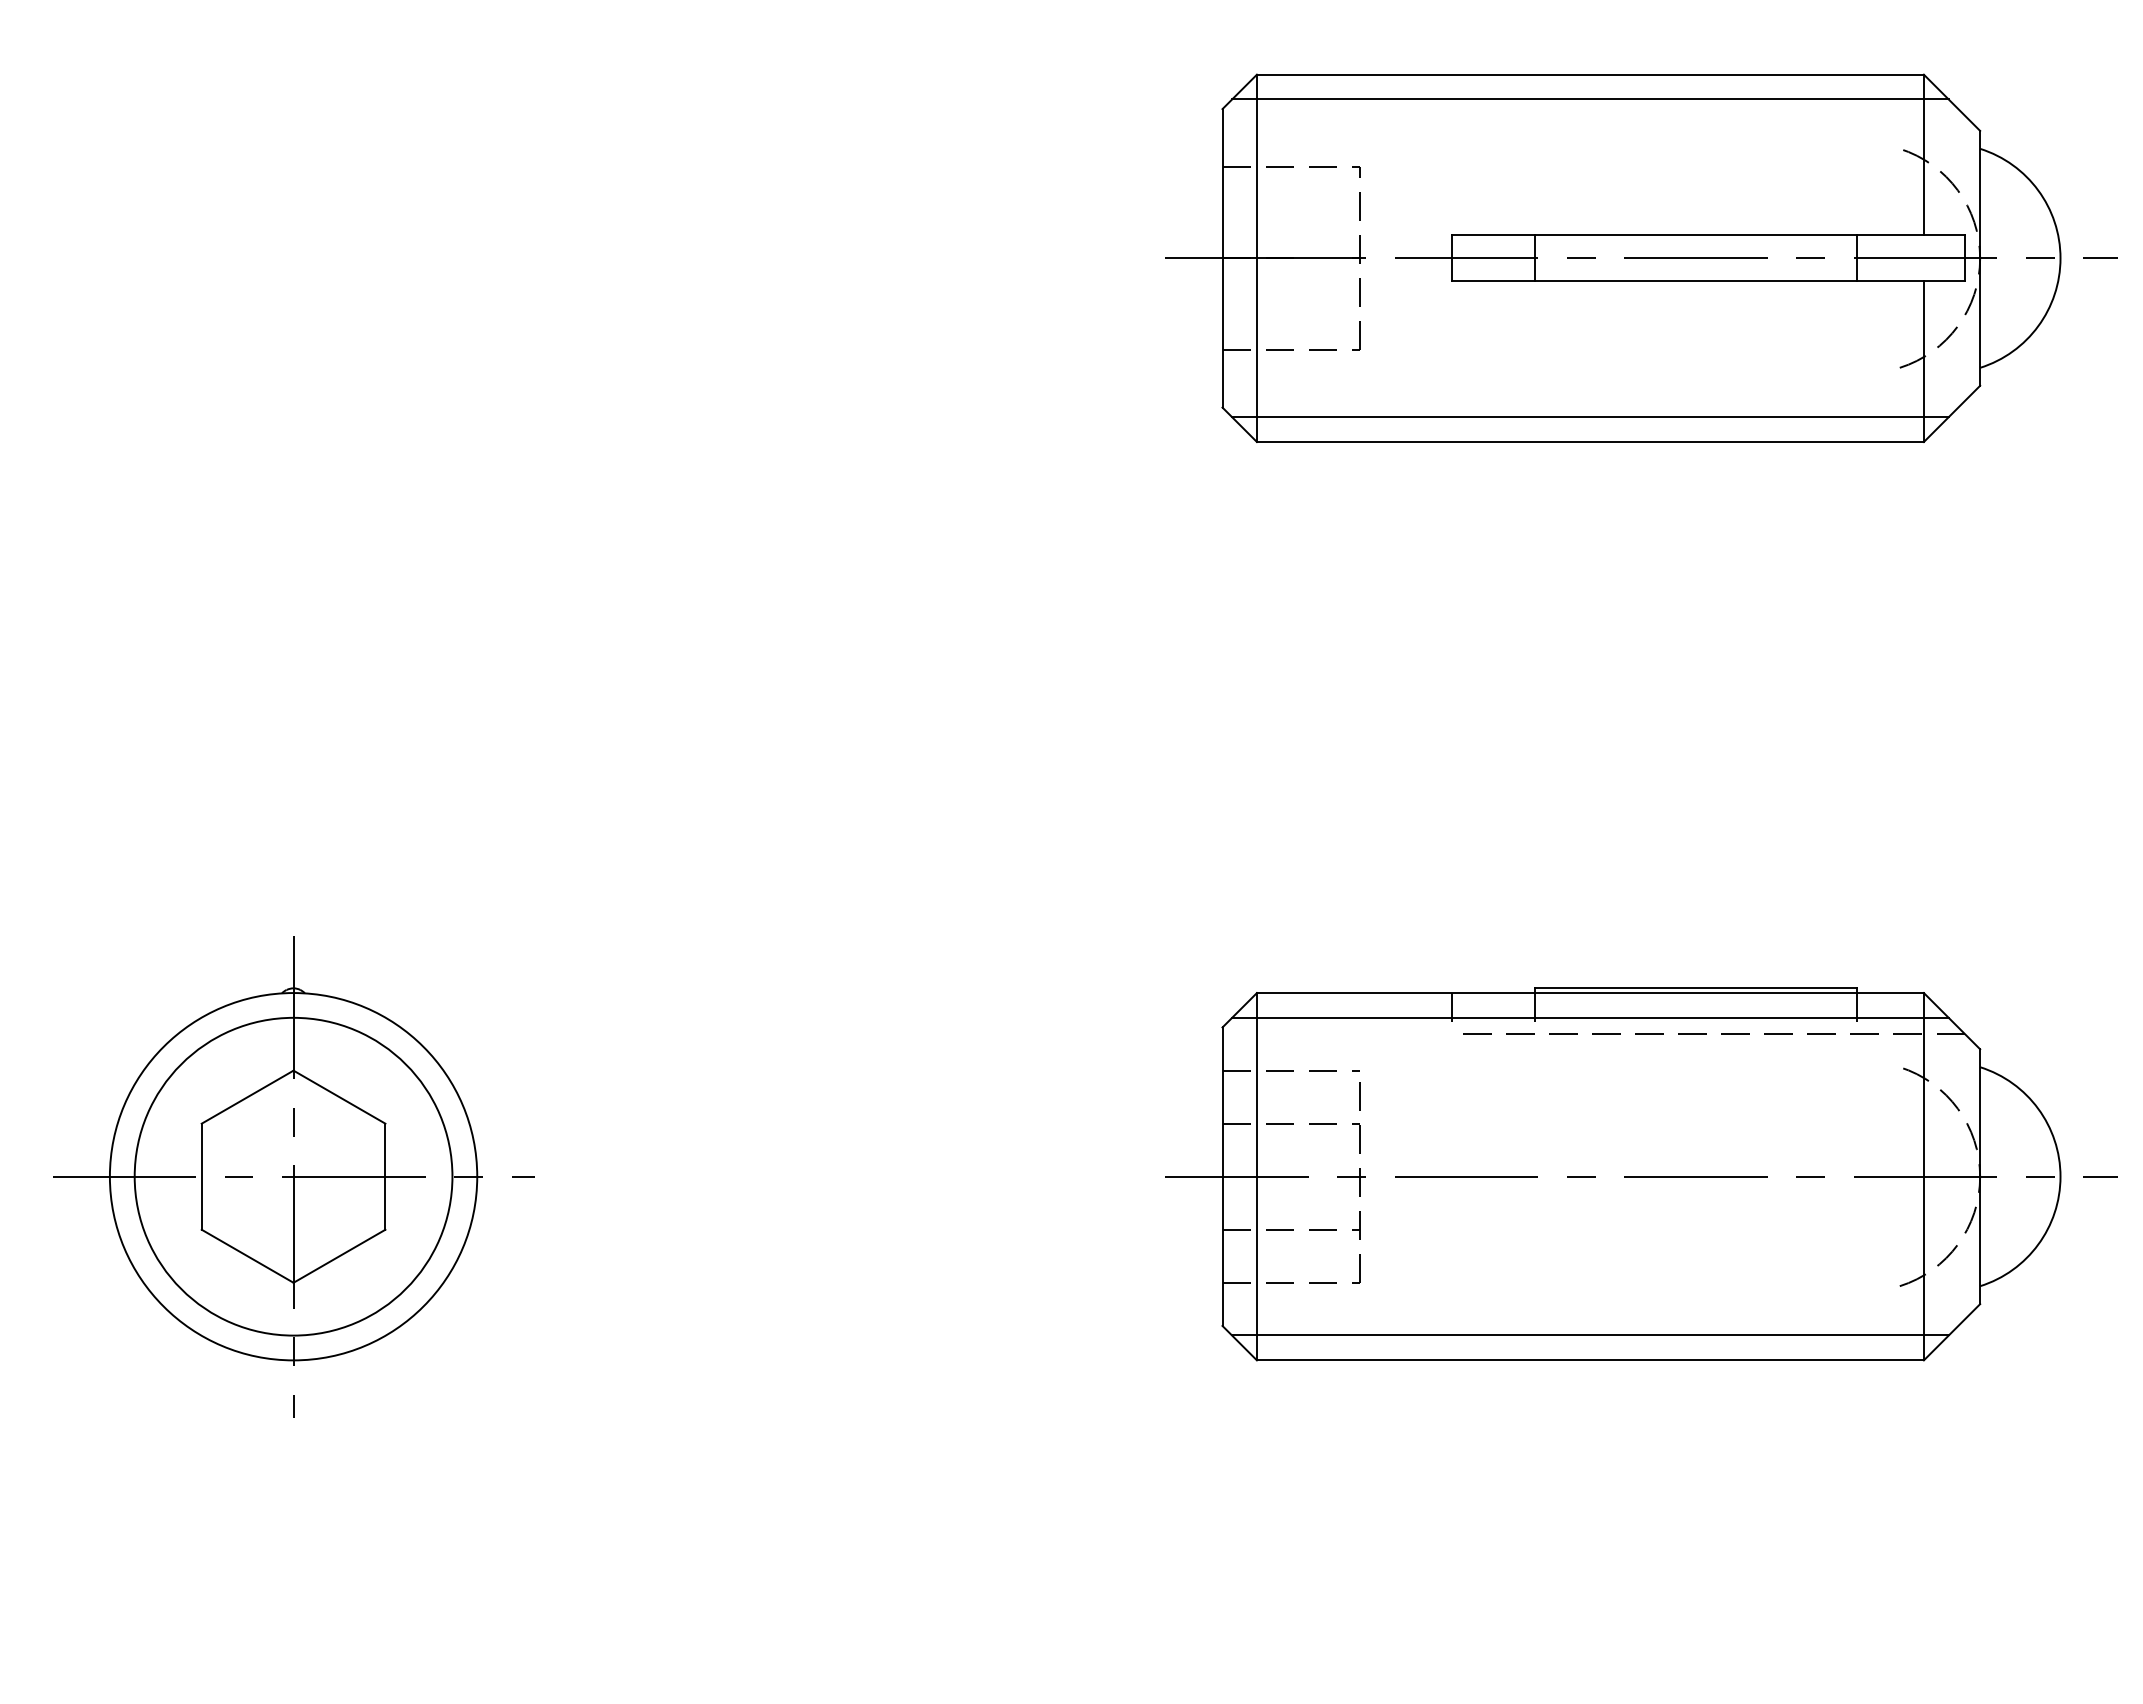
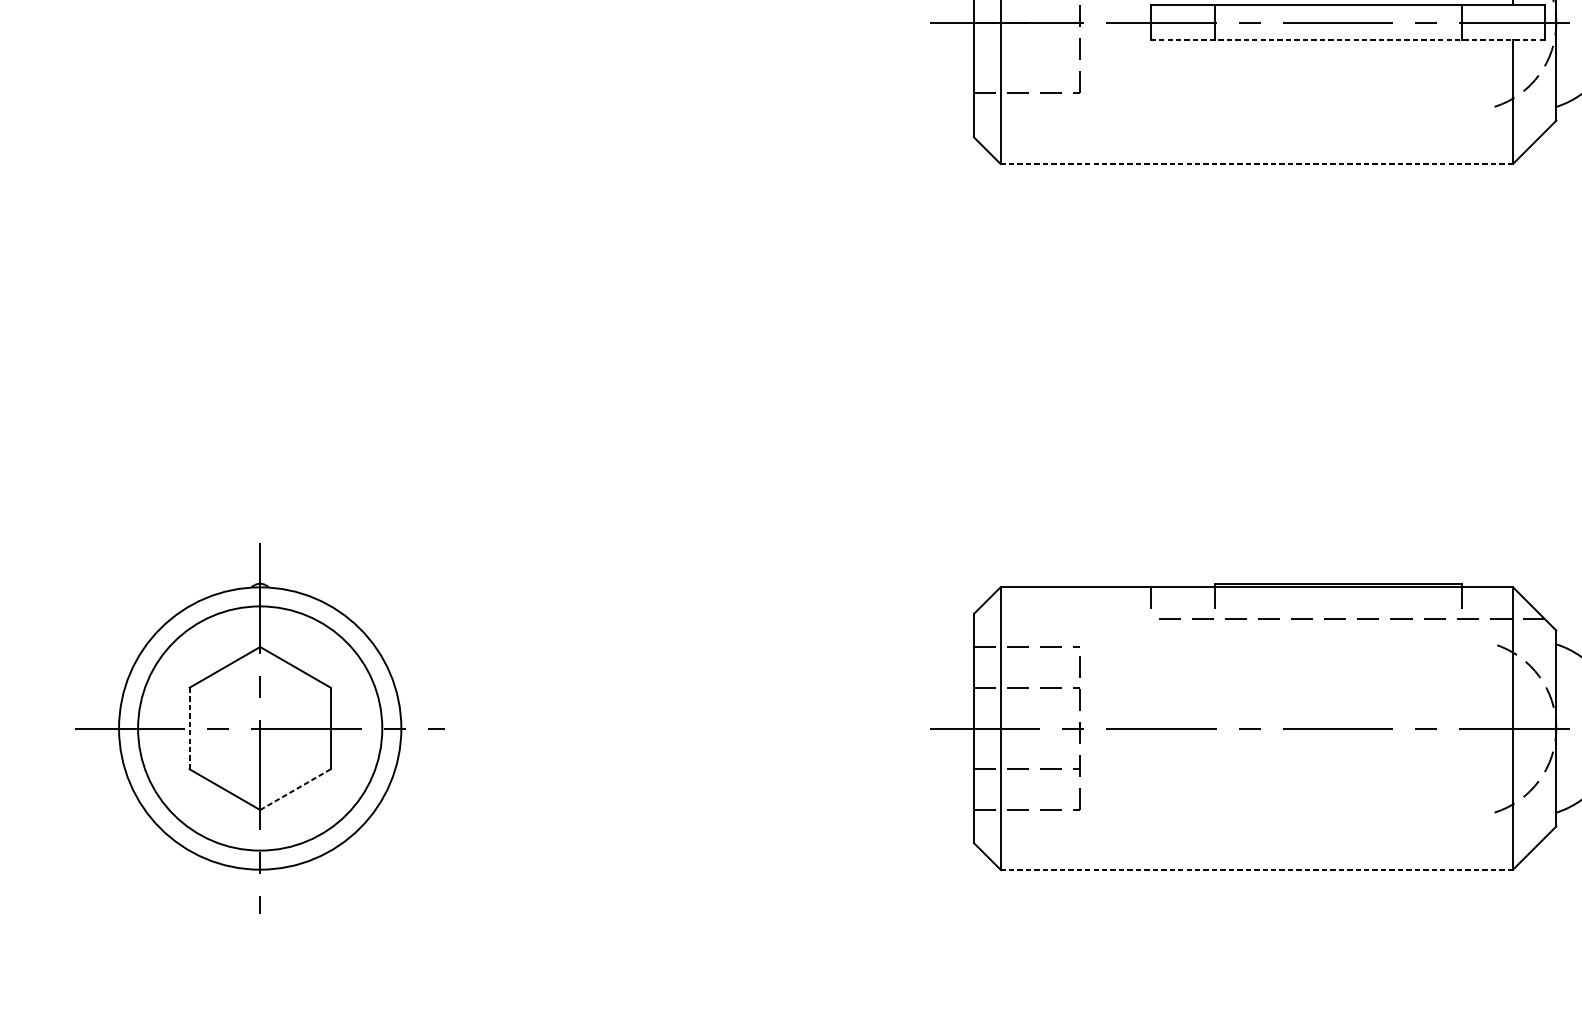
line: (1708, 281) -> (1347, 40), solid -> dashed
line: (1590, 417) -> (1256, 145), removed
line: (1589, 442) -> (1256, 164), solid -> dashed
line: (1590, 1017) -> (1256, 606), removed
line: (201, 1176) -> (189, 728), solid -> dashed
line: (339, 1256) -> (295, 789), solid -> dashed
line: (1590, 1335) -> (1256, 850), removed
line: (1589, 1360) -> (1256, 869), solid -> dashed

